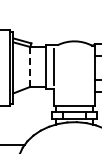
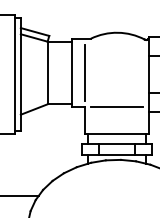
line: (30, 66) -> (47, 72), dashed -> solid
line: (73, 88) -> (115, 106), added

